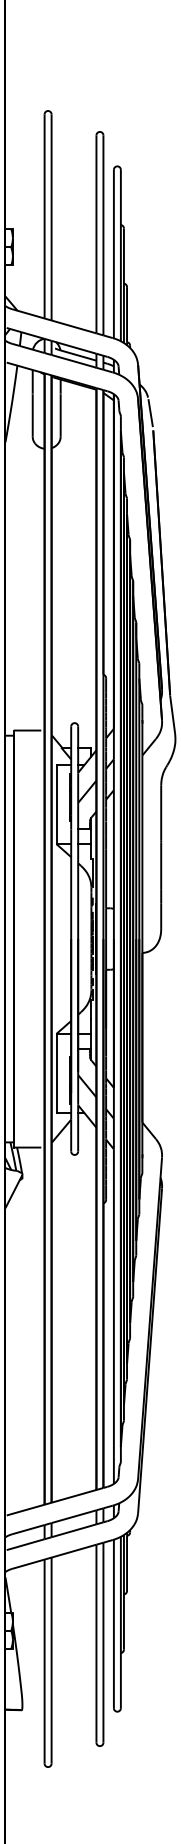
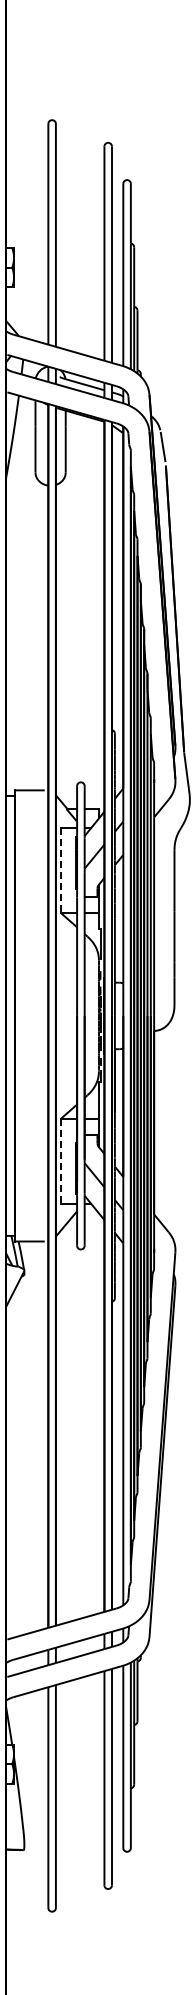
line: (56, 804) -> (61, 870), solid -> dashed
line: (56, 1073) -> (61, 1161), solid -> dashed

